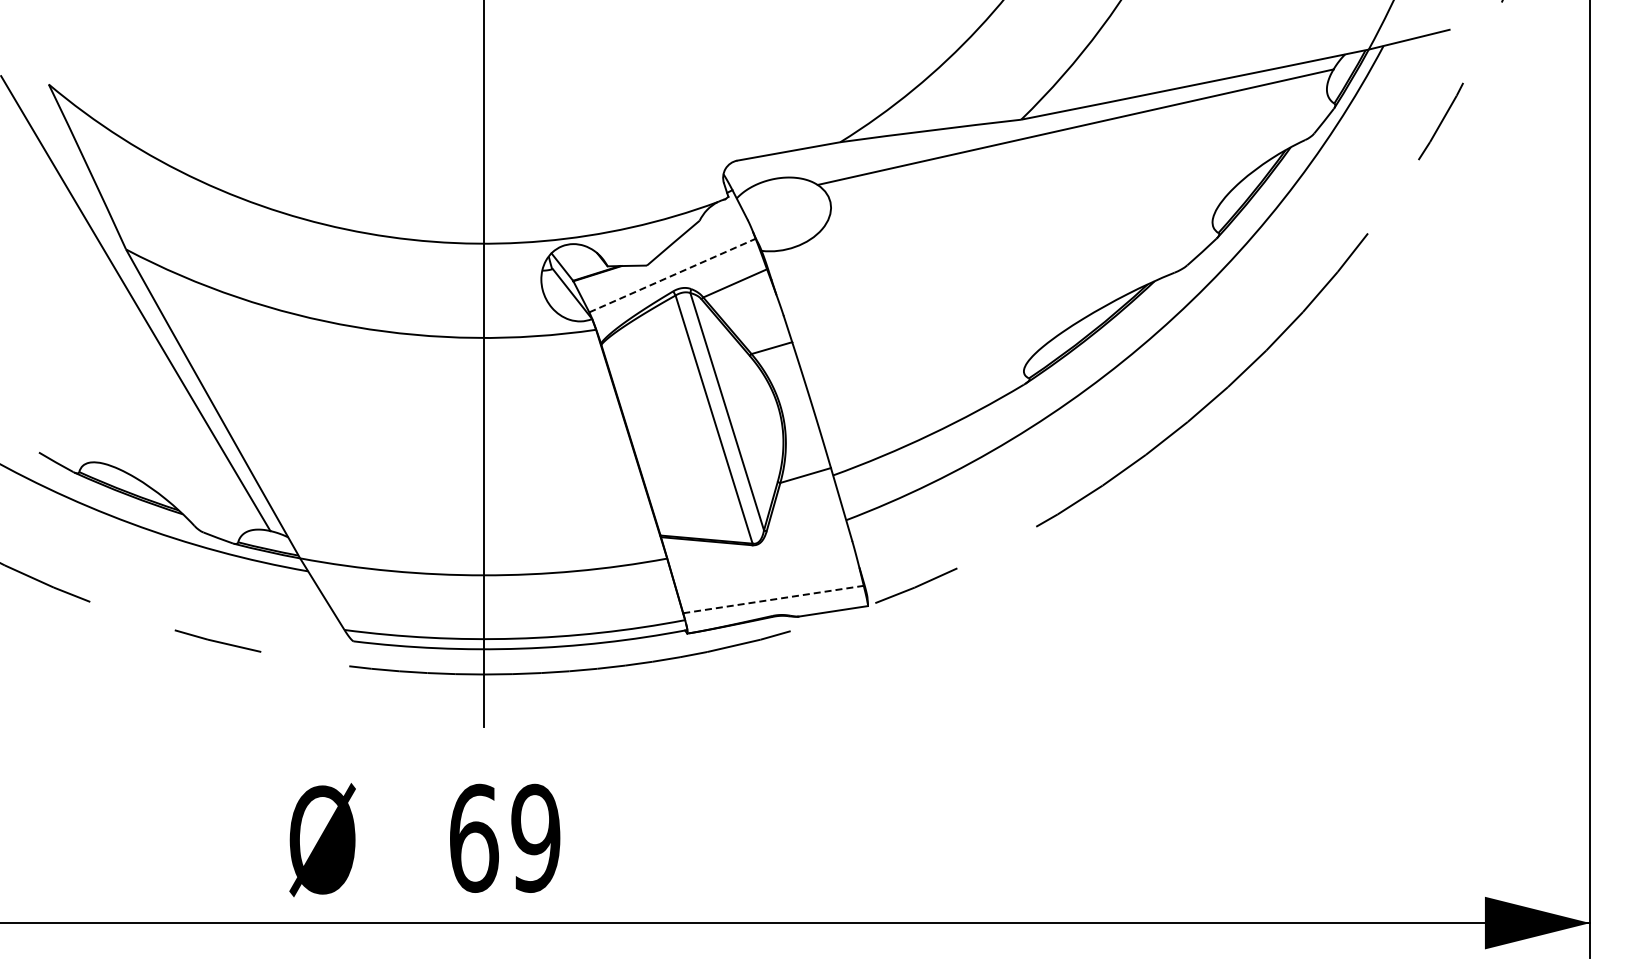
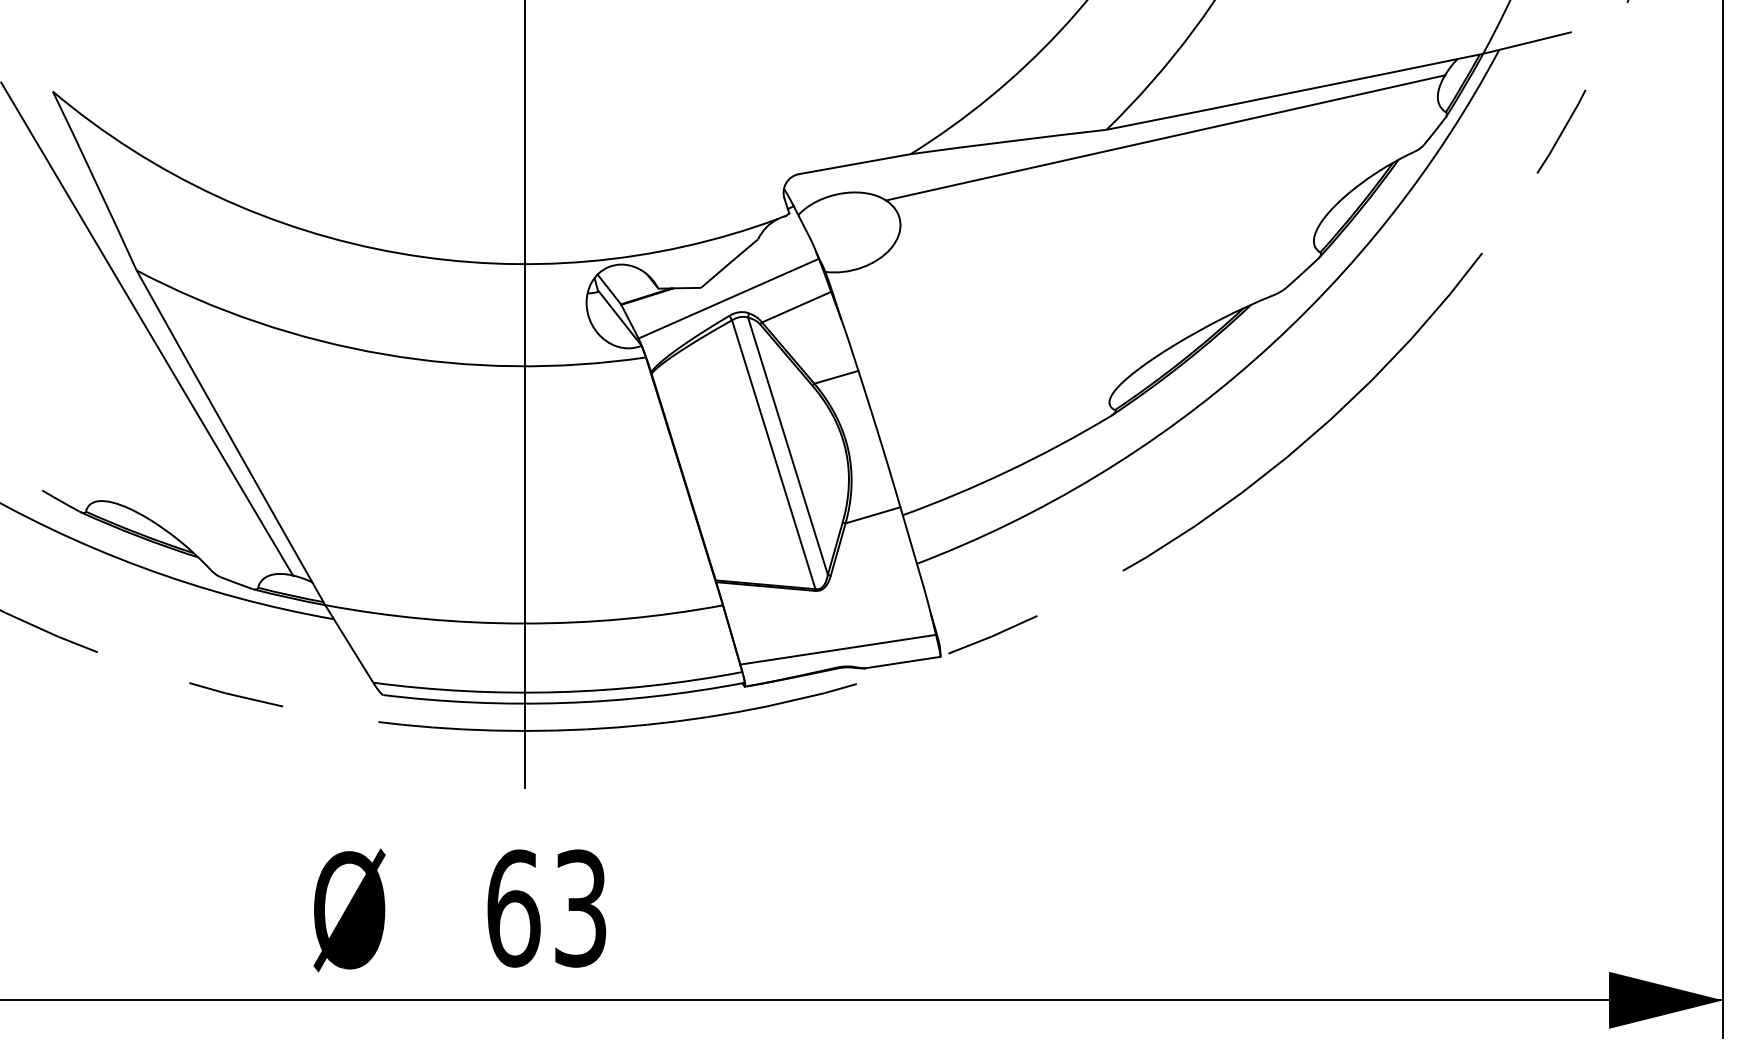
line: (672, 275) -> (728, 298), dashed -> solid
line: (774, 599) -> (839, 649), dashed -> solid
text: (535, 837) -> (580, 907), 69 -> 63

